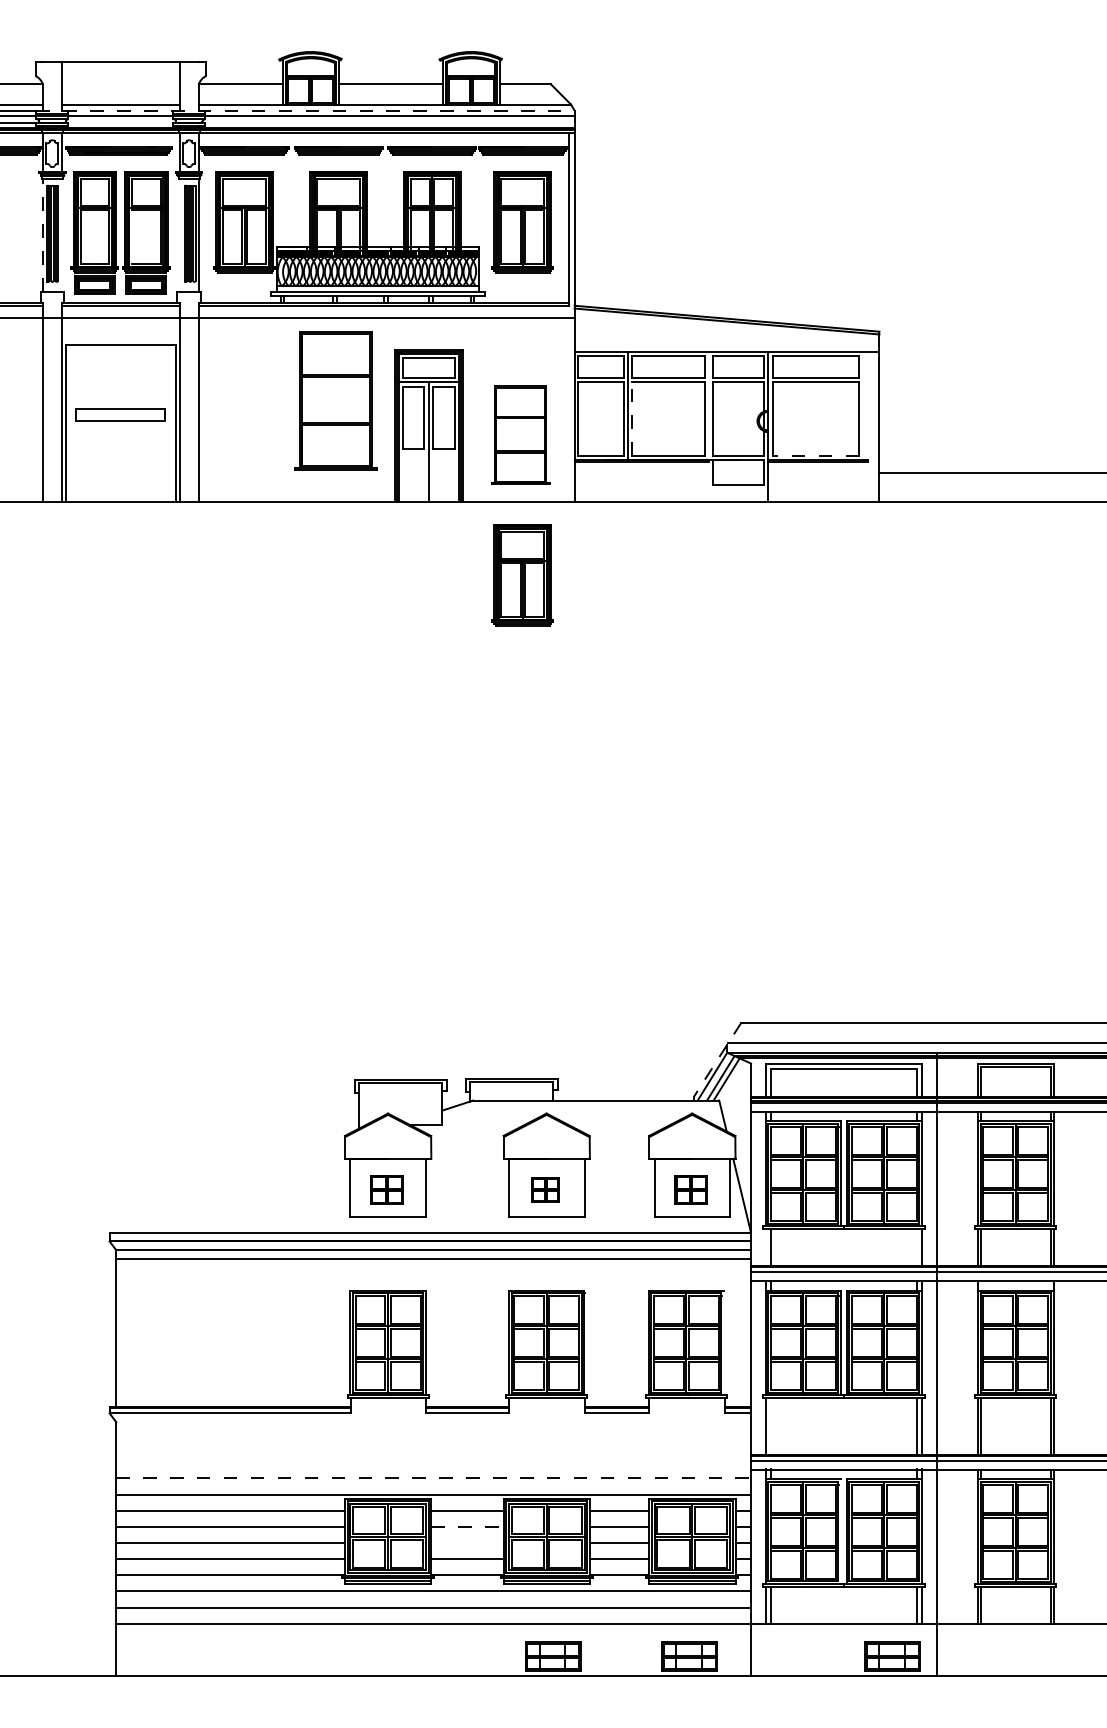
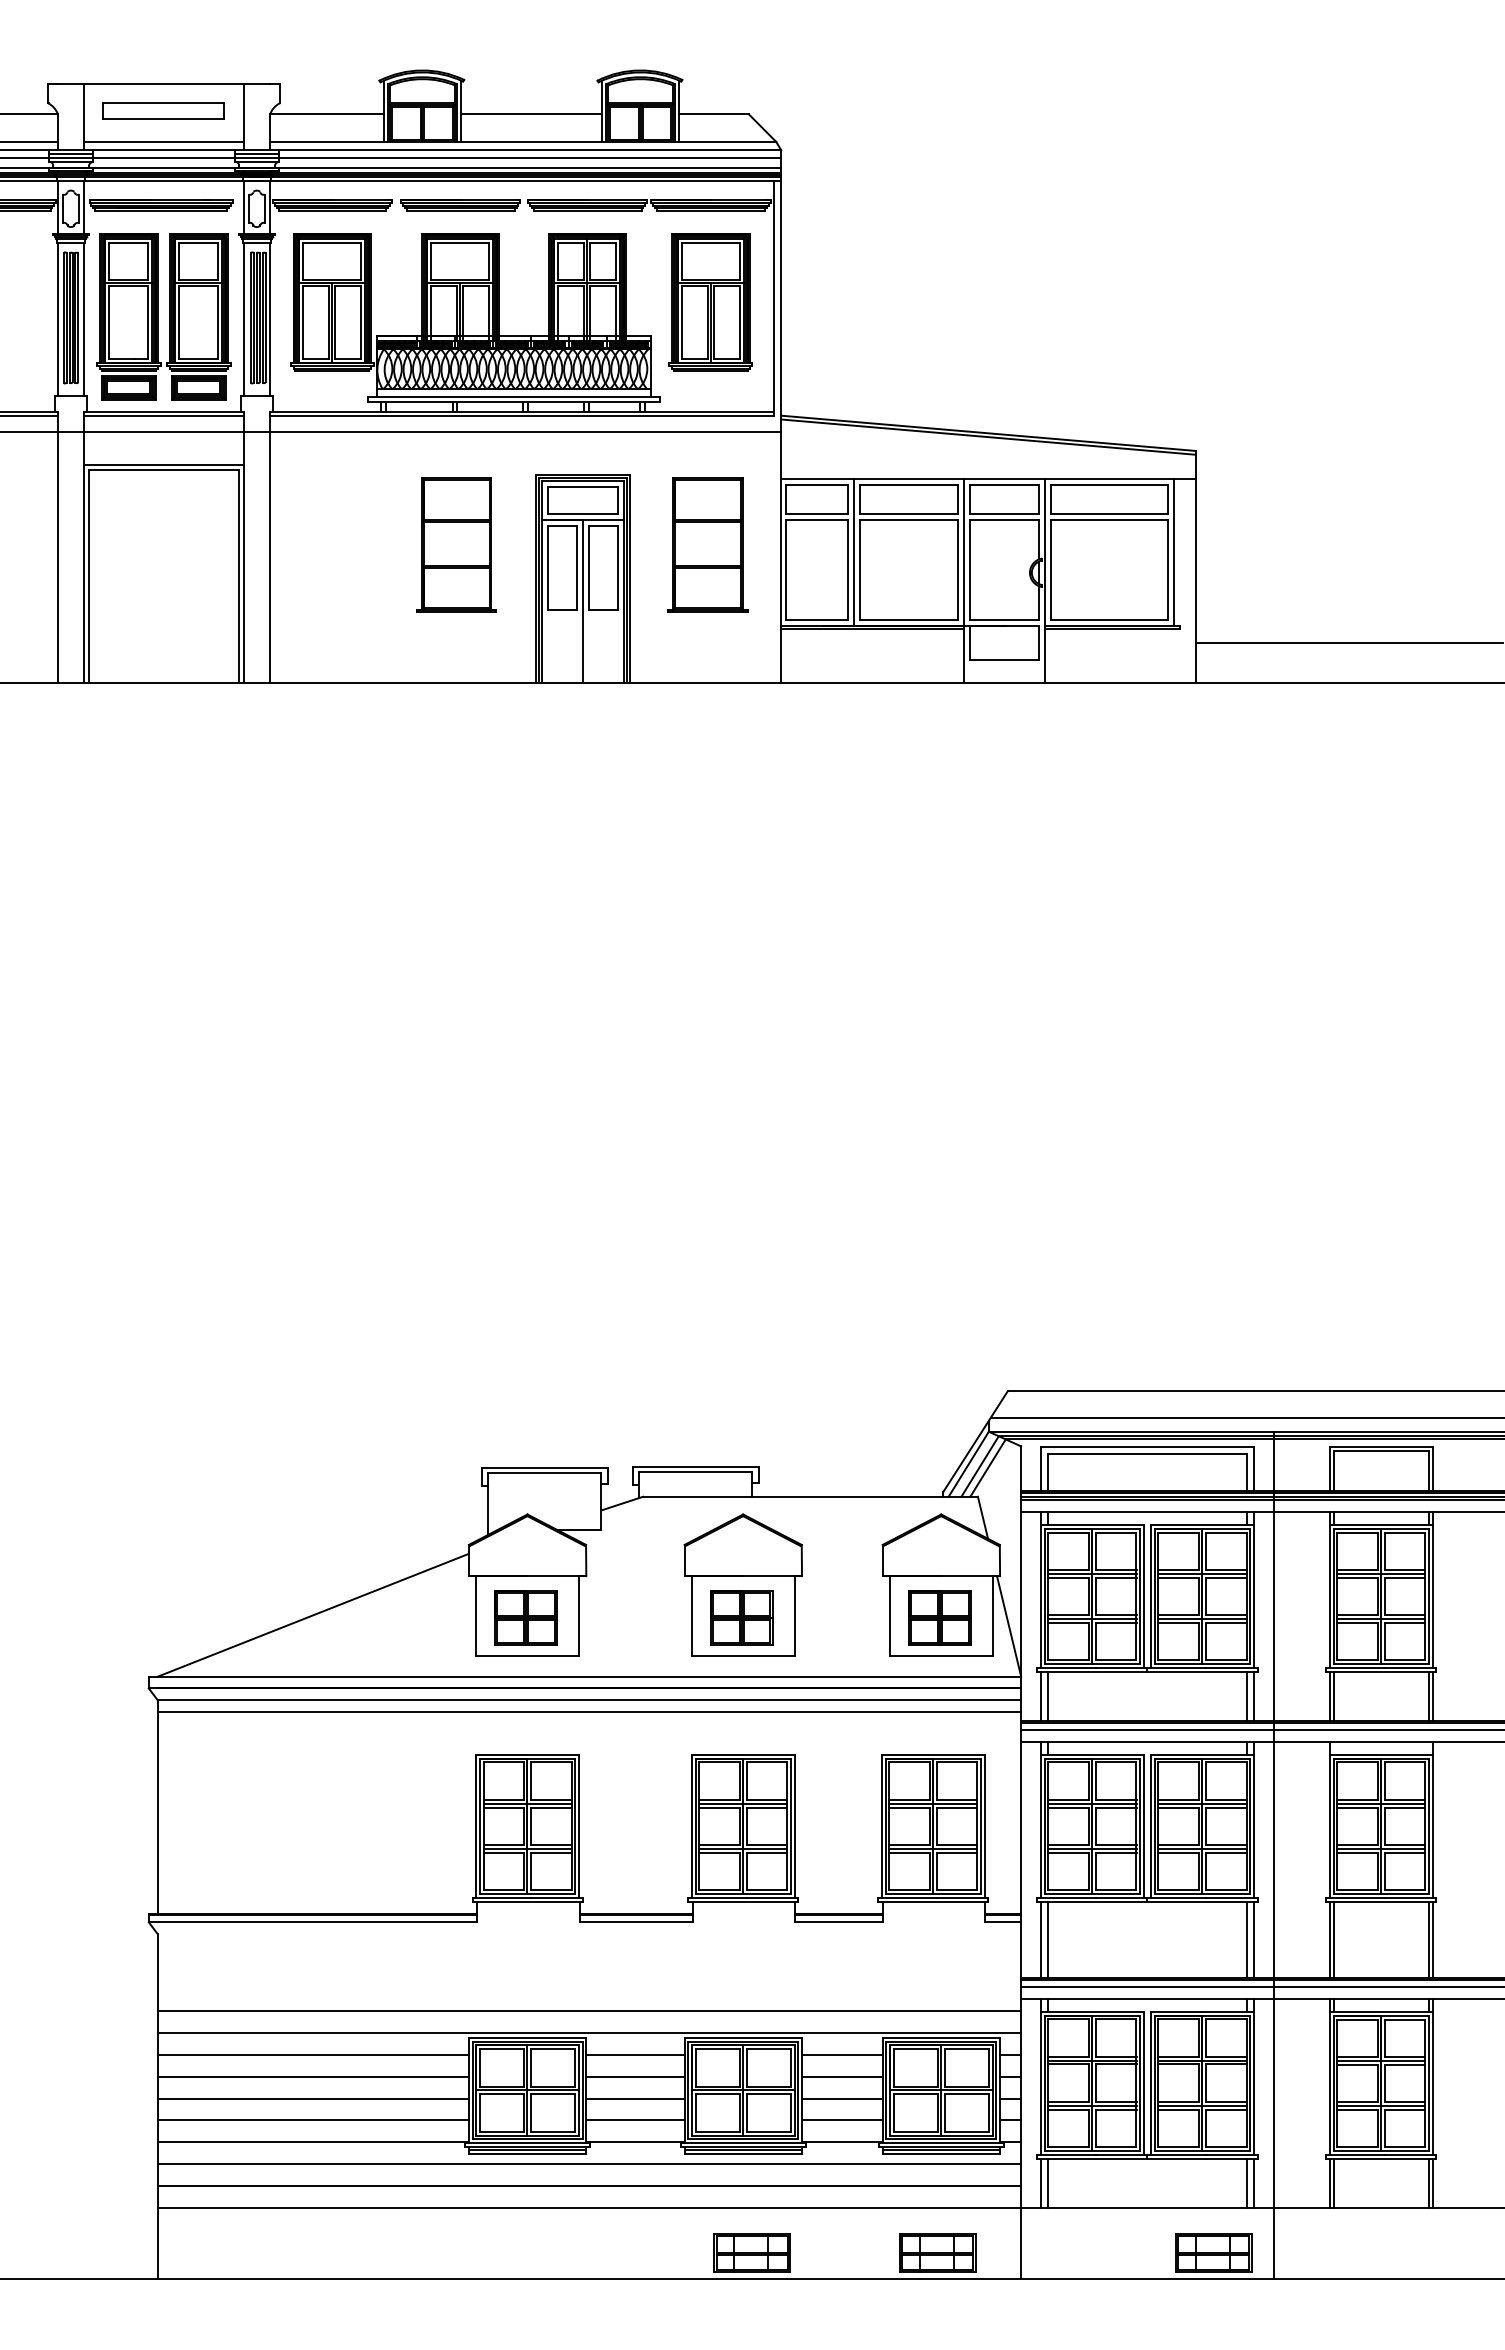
line: (305, 110) -> (415, 150), dashed -> solid
line: (321, 123) -> (436, 167), added
line: (42, 235) -> (57, 319), dashed -> solid
line: (62, 235) -> (84, 319), added
line: (179, 235) -> (243, 319), added
line: (132, 237) -> (179, 322), added
line: (120, 341) -> (163, 464), added
part: (335, 400) -> (456, 544), size x0.71
line: (863, 405) -> (1174, 551), added
part: (120, 414) -> (163, 110), moved
line: (632, 418) -> (859, 569), dashed -> solid
line: (709, 426) -> (964, 580), added
part: (520, 435) -> (707, 544), moved
line: (815, 455) -> (1109, 619), dashed -> solid
part: (522, 575) -> (710, 782), removed
line: (717, 1059) -> (975, 1441), dashed -> solid
line: (230, 1187) -> (312, 1614), added
part: (386, 1189) -> (525, 1617), size x1.43
part: (545, 1189) -> (741, 1617), size x1.67
part: (690, 1189) -> (939, 1617), size x1.43
line: (765, 1247) -> (1041, 1696), added
line: (916, 1247) -> (1246, 1696), added
line: (724, 1342) -> (984, 1826), added
line: (771, 1426) -> (1048, 1940), added
line: (433, 1478) -> (589, 2010), dashed -> solid
line: (467, 1526) -> (635, 2076), dashed -> solid
line: (840, 1531) -> (1143, 2083), added
line: (467, 1542) -> (635, 2098), added

